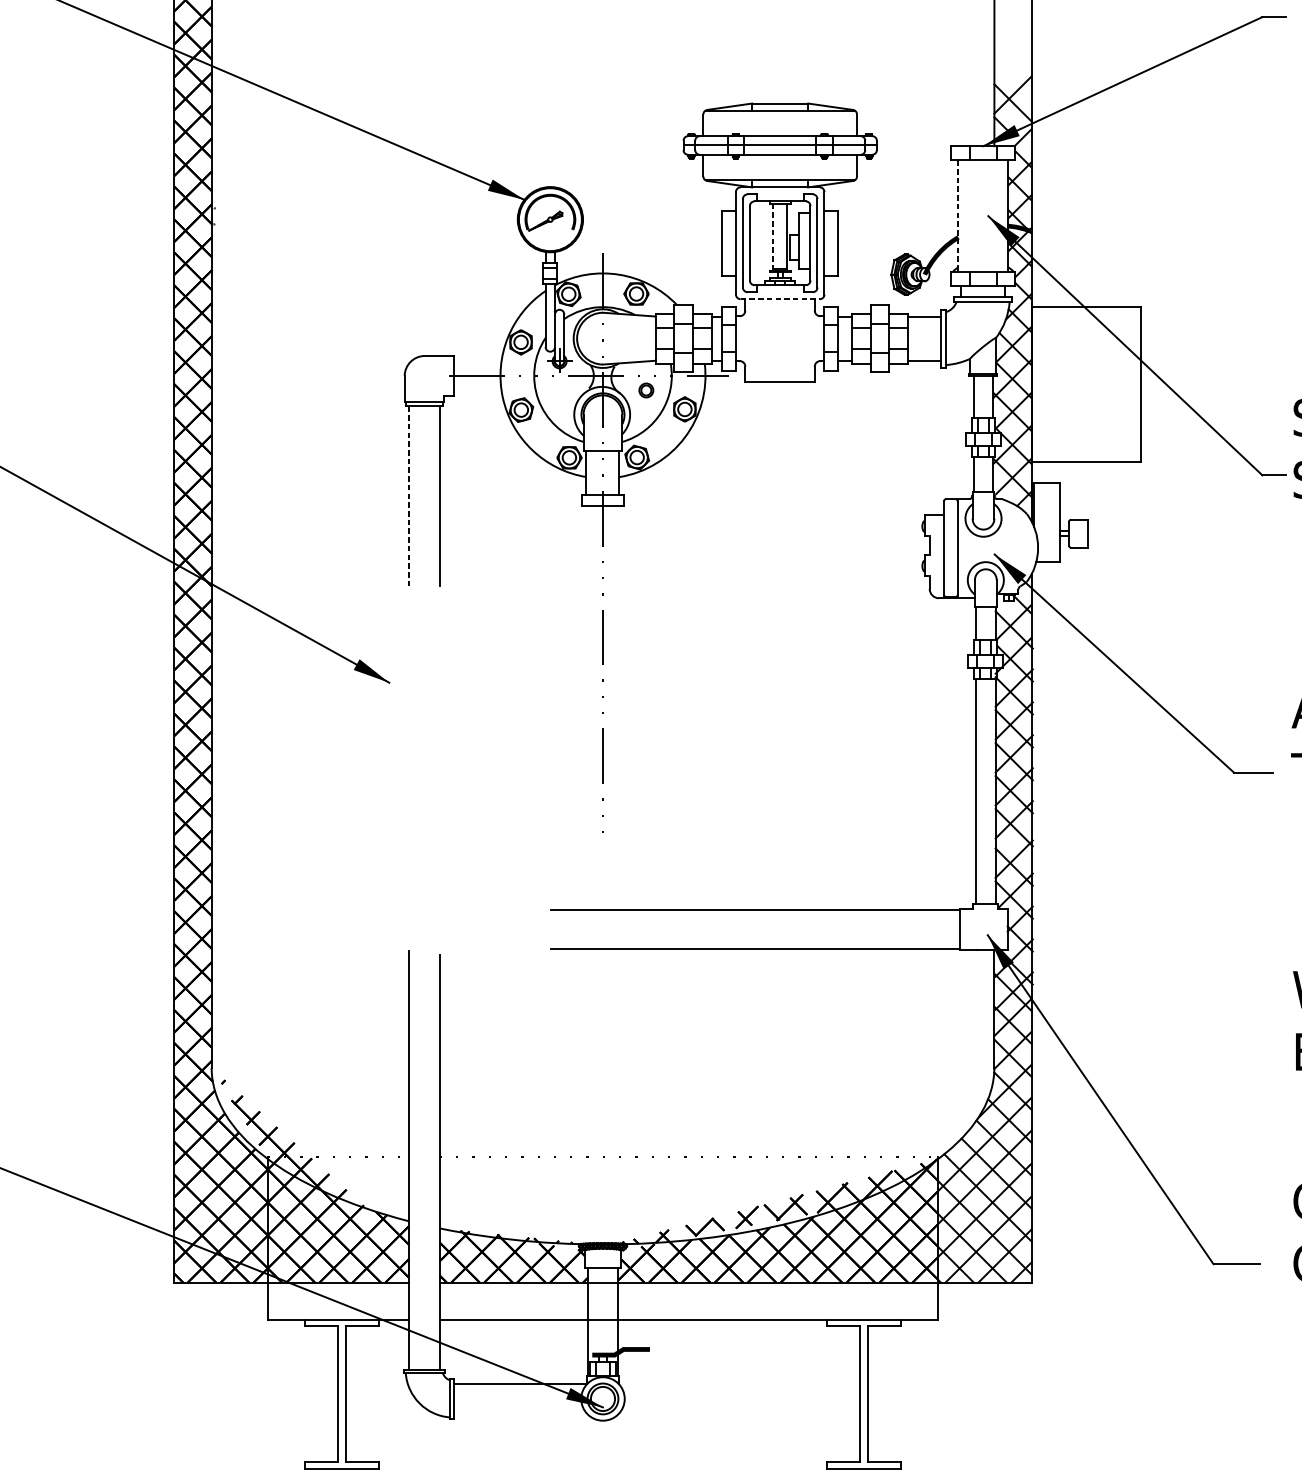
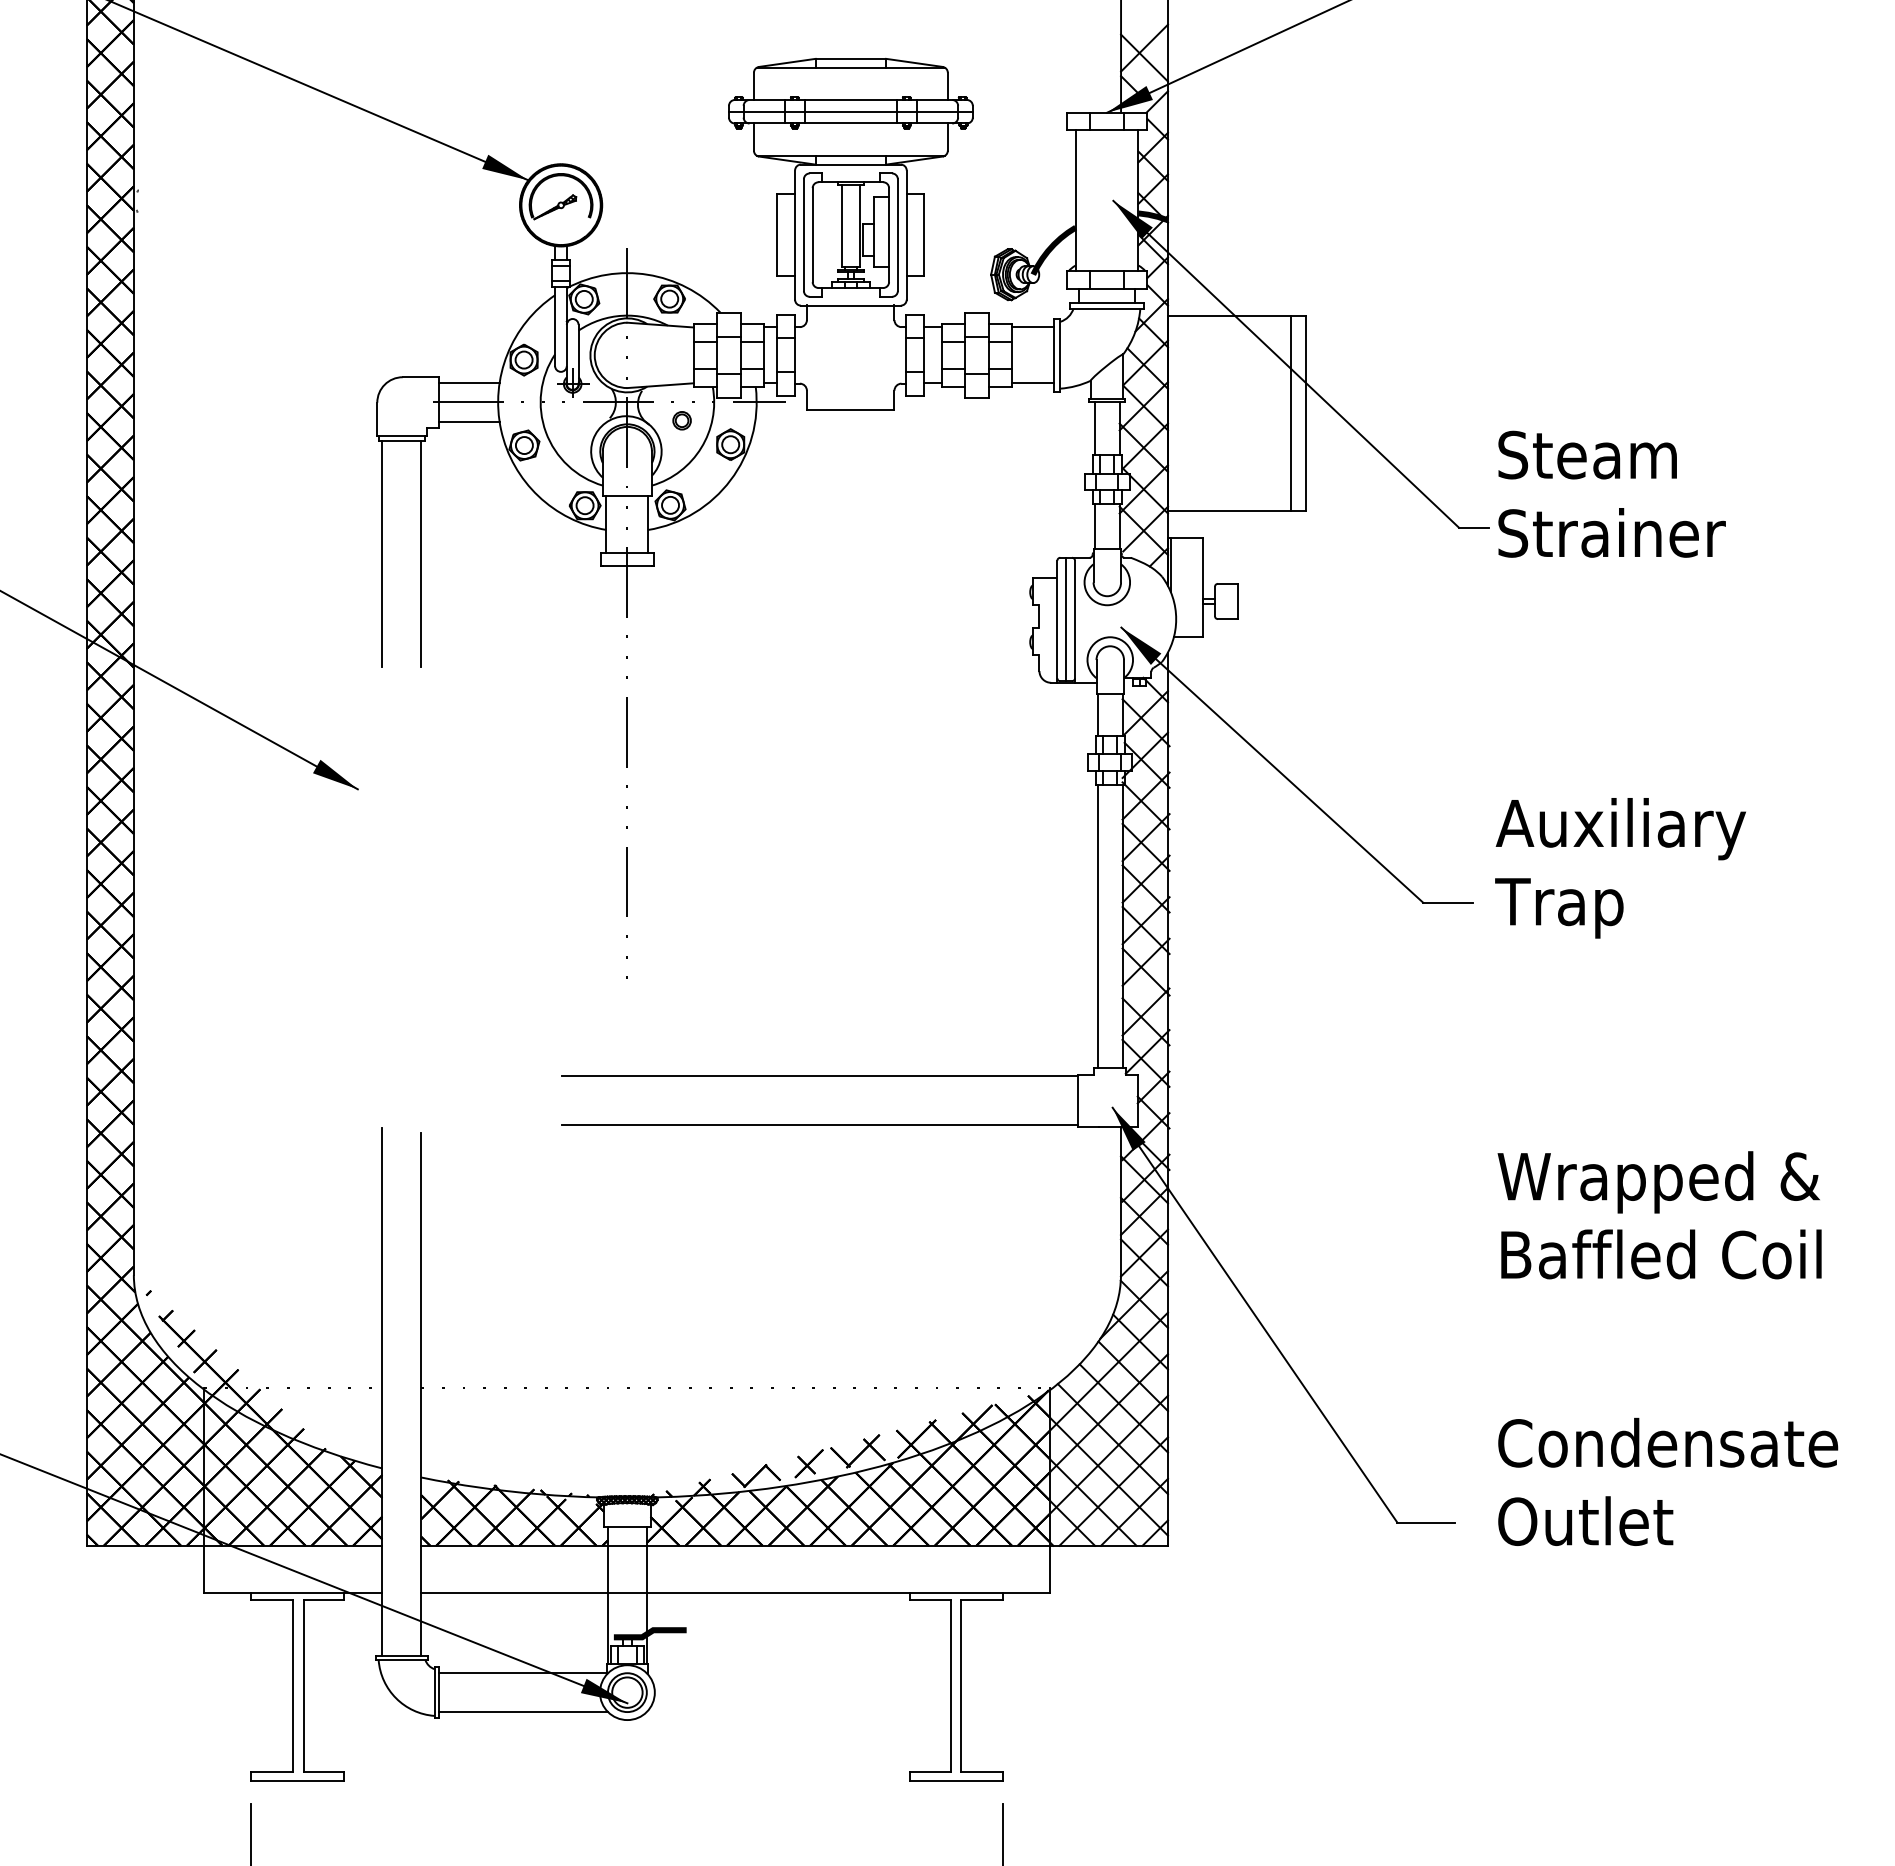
line: (958, 216) -> (1075, 201), dashed -> solid
line: (773, 236) -> (842, 226), dashed -> solid
line: (779, 299) -> (850, 305), dashed -> solid
line: (477, 360) -> (469, 383), added
line: (1128, 384) -> (1290, 413), added
line: (477, 391) -> (469, 422), added
line: (408, 496) -> (382, 554), dashed -> solid
line: (951, 548) -> (1066, 619), added
line: (520, 1414) -> (523, 1712), added

